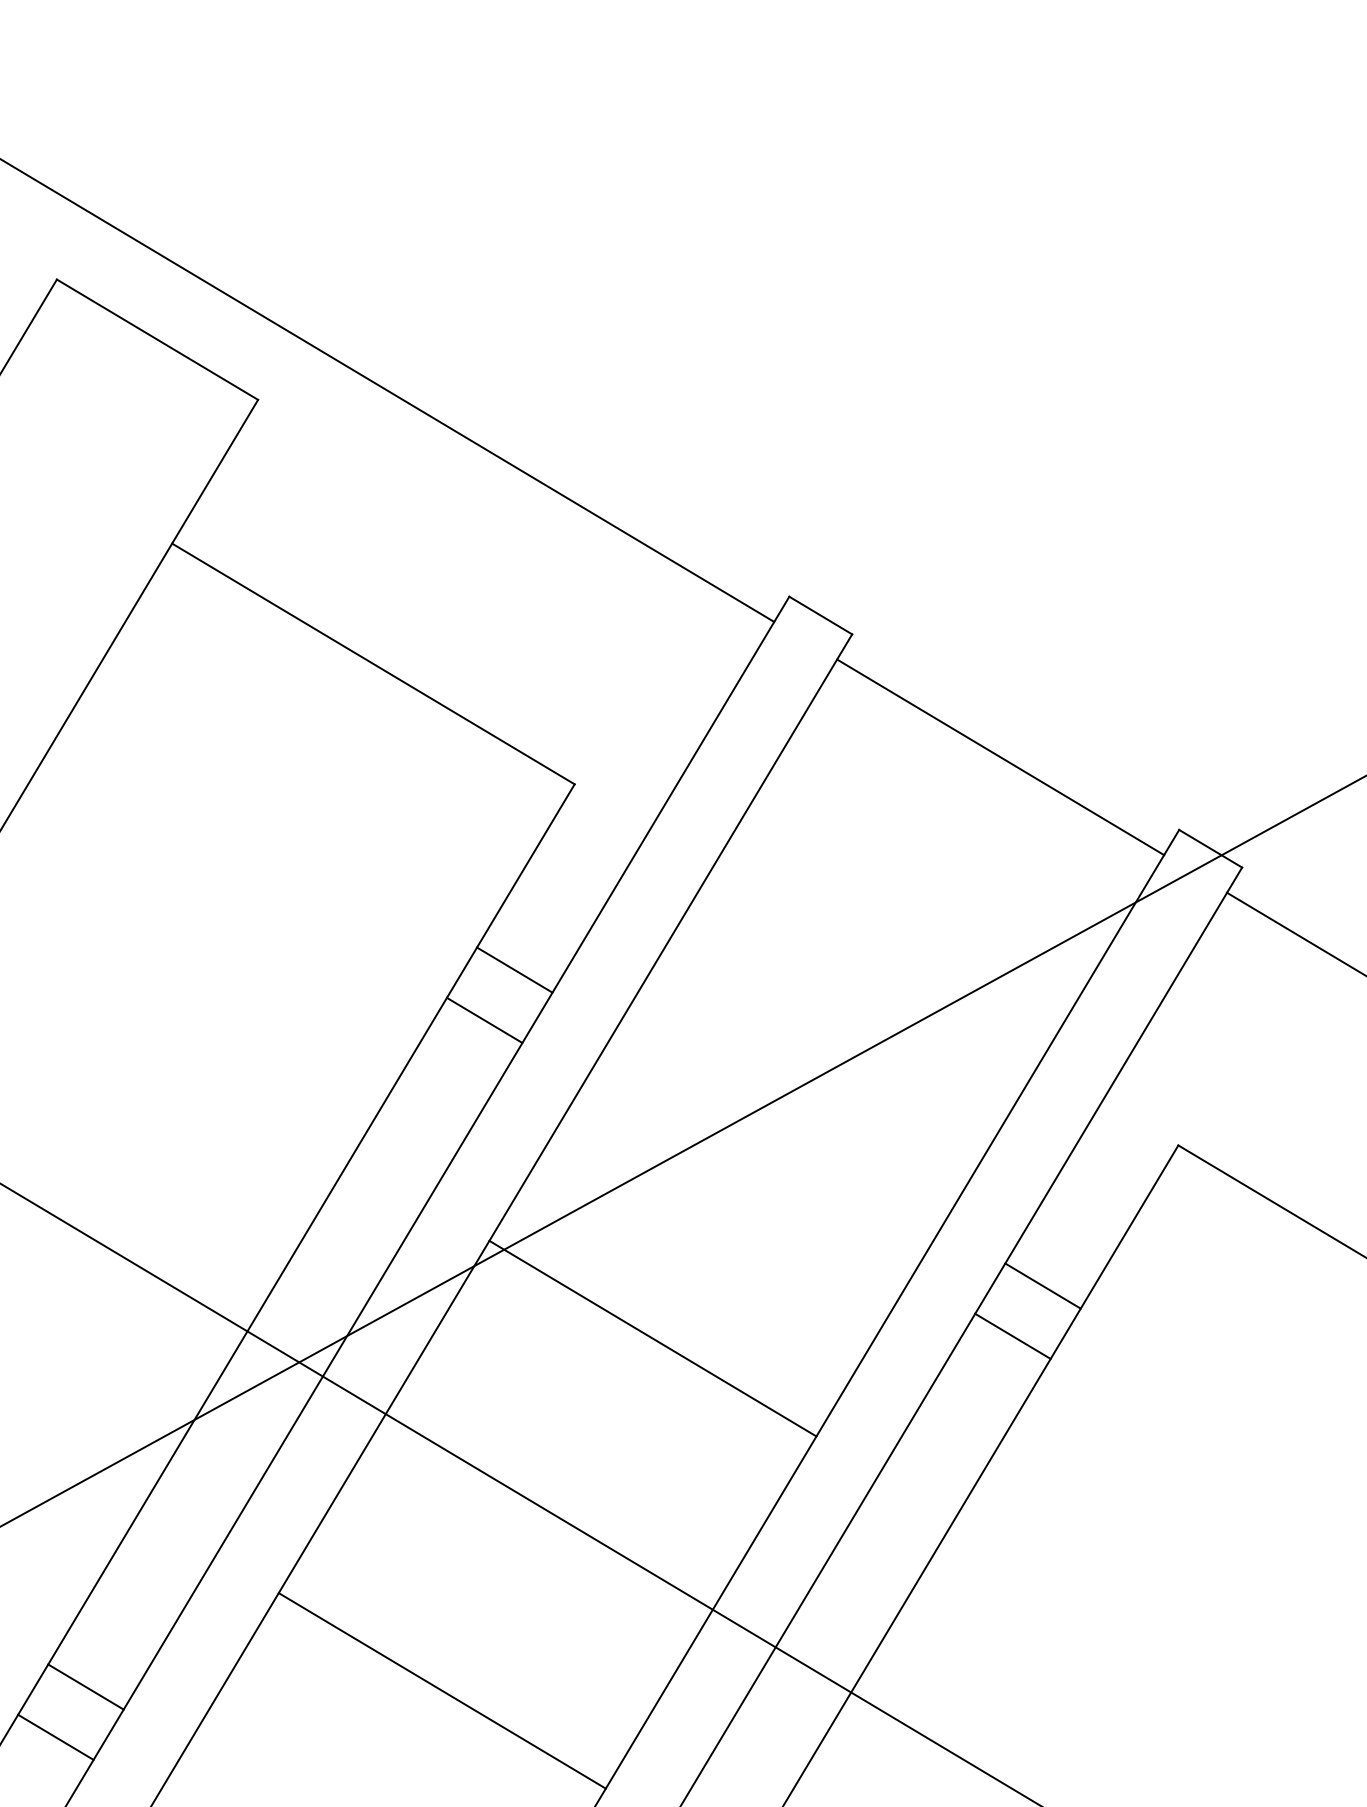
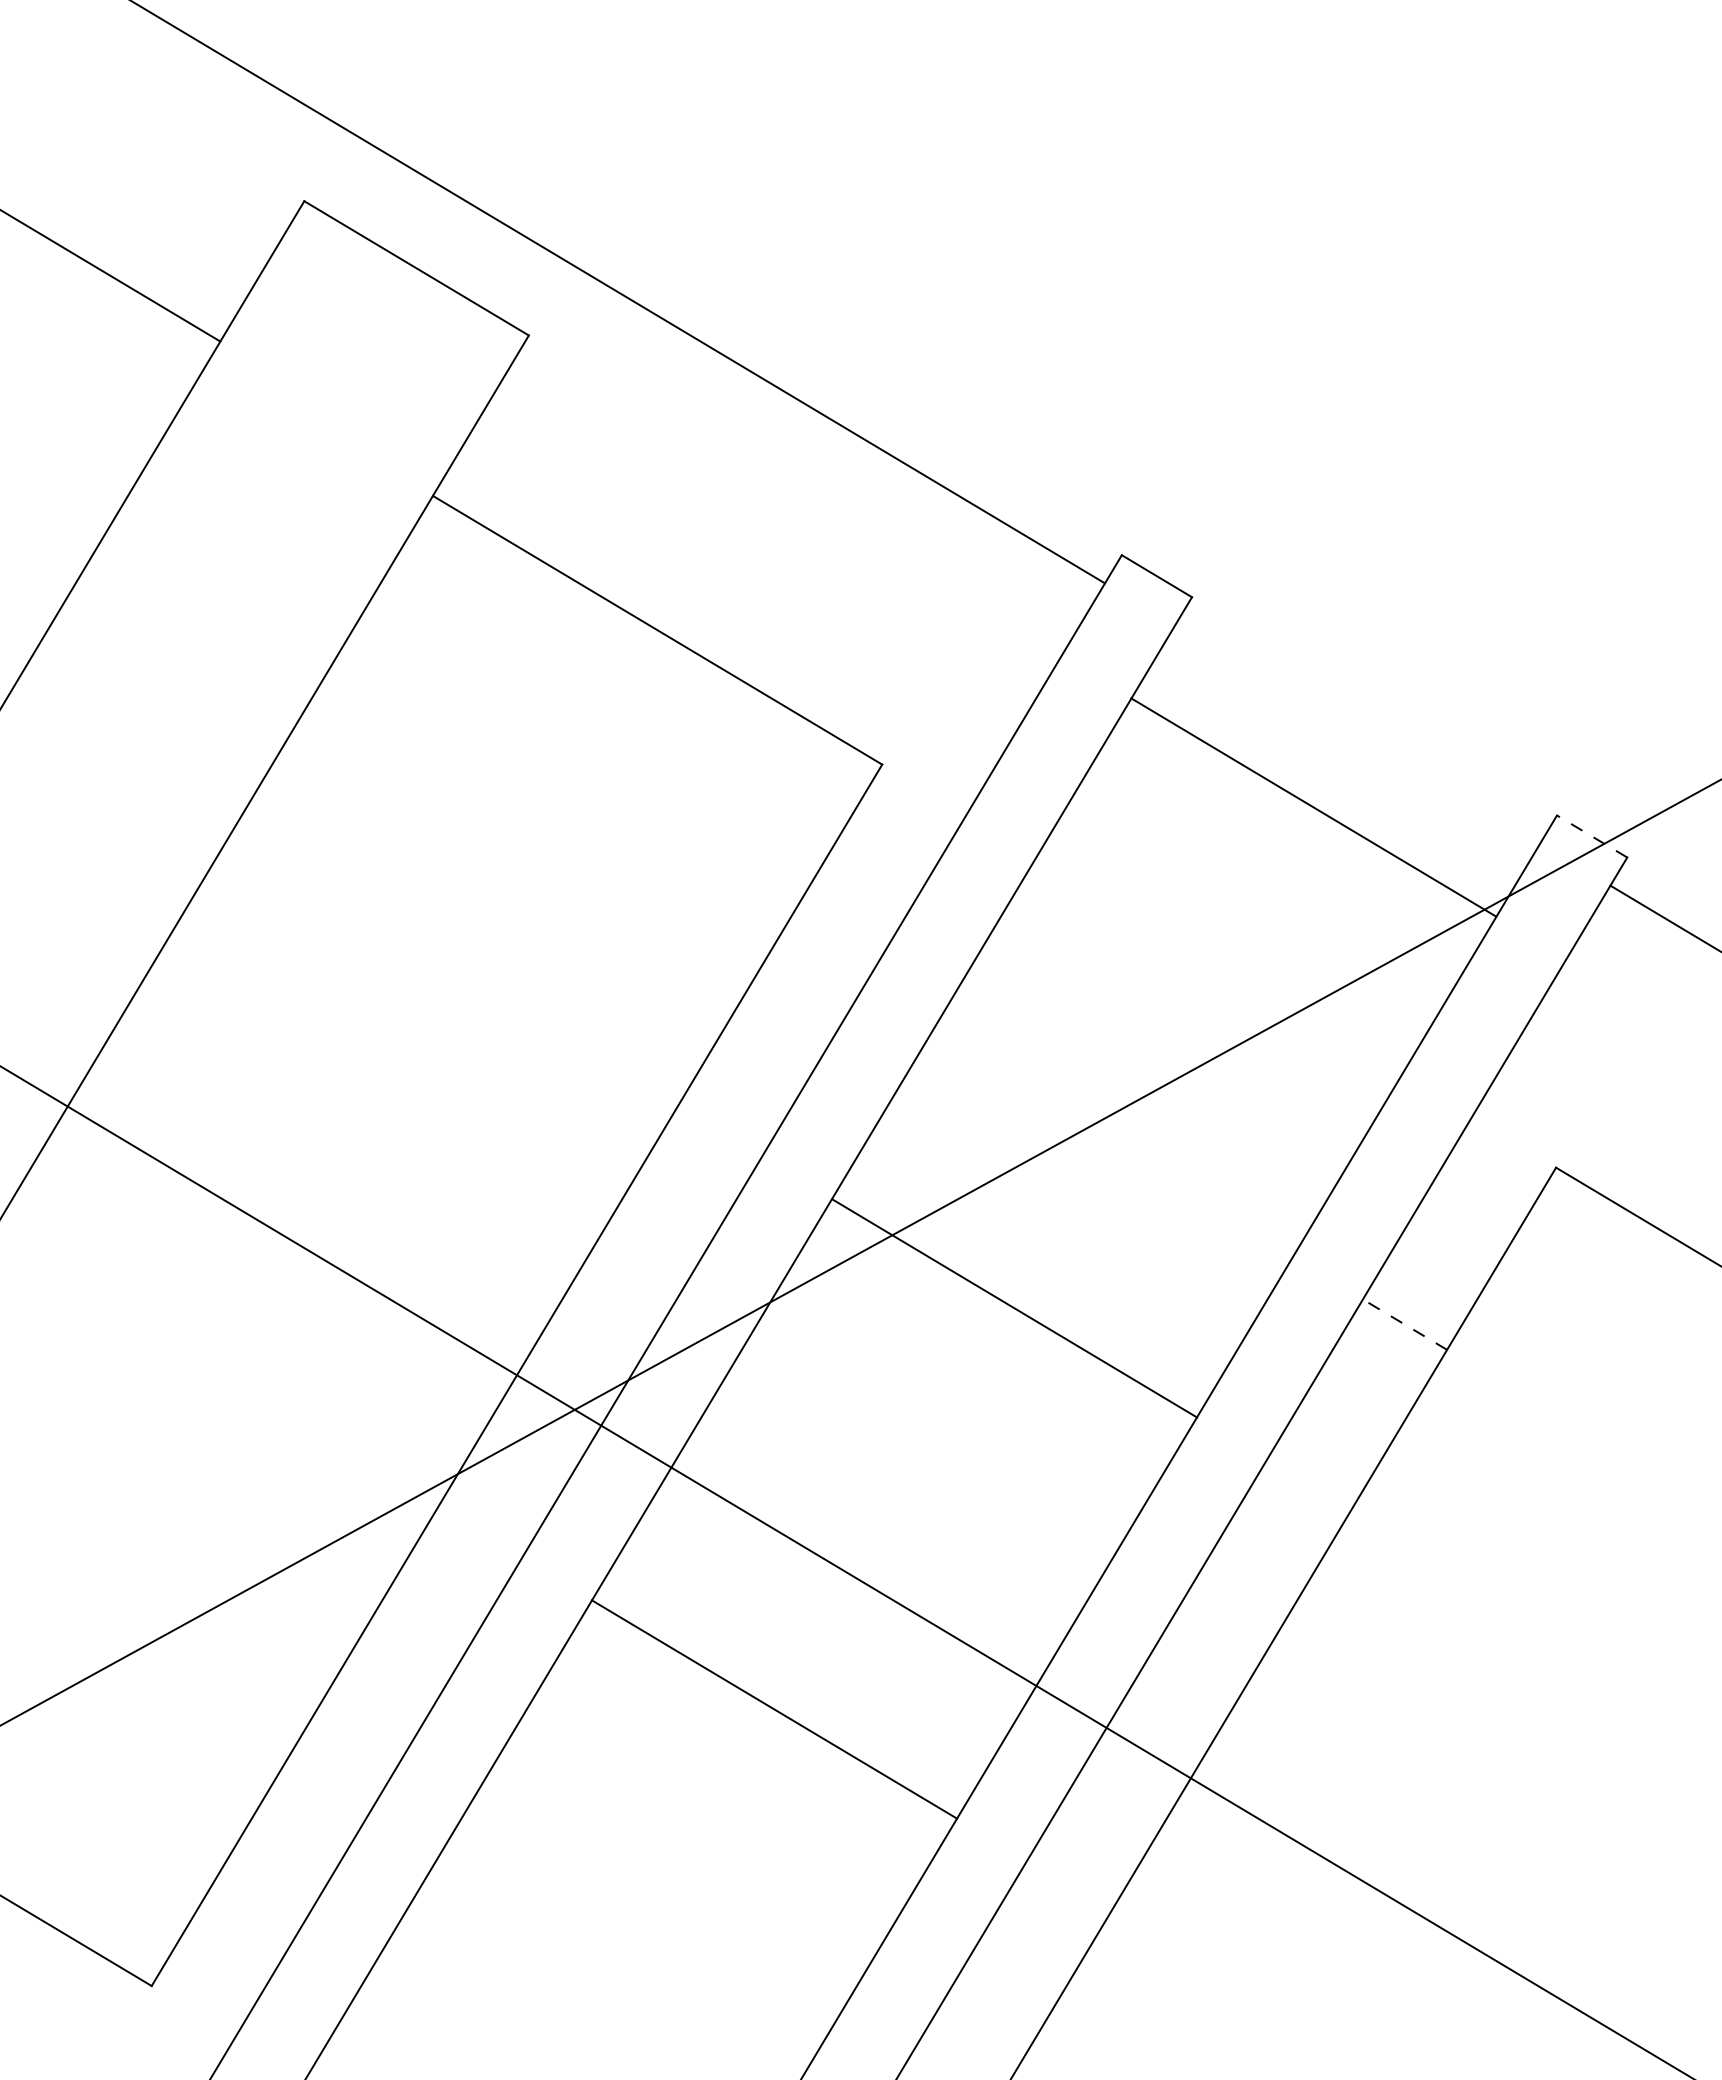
line: (1000, 757) -> (1313, 807), moved
line: (1211, 848) -> (1592, 836), solid -> dashed
line: (514, 969) -> (815, 971), removed
line: (484, 1019) -> (781, 1027), removed
line: (1042, 1285) -> (1404, 1324), solid -> dashed
line: (1013, 1336) -> (1371, 1380), removed
line: (652, 1338) -> (1014, 1308), moved
line: (85, 1687) -> (336, 1772), removed
line: (442, 1690) -> (774, 1709), moved
line: (56, 1737) -> (303, 1828), removed

